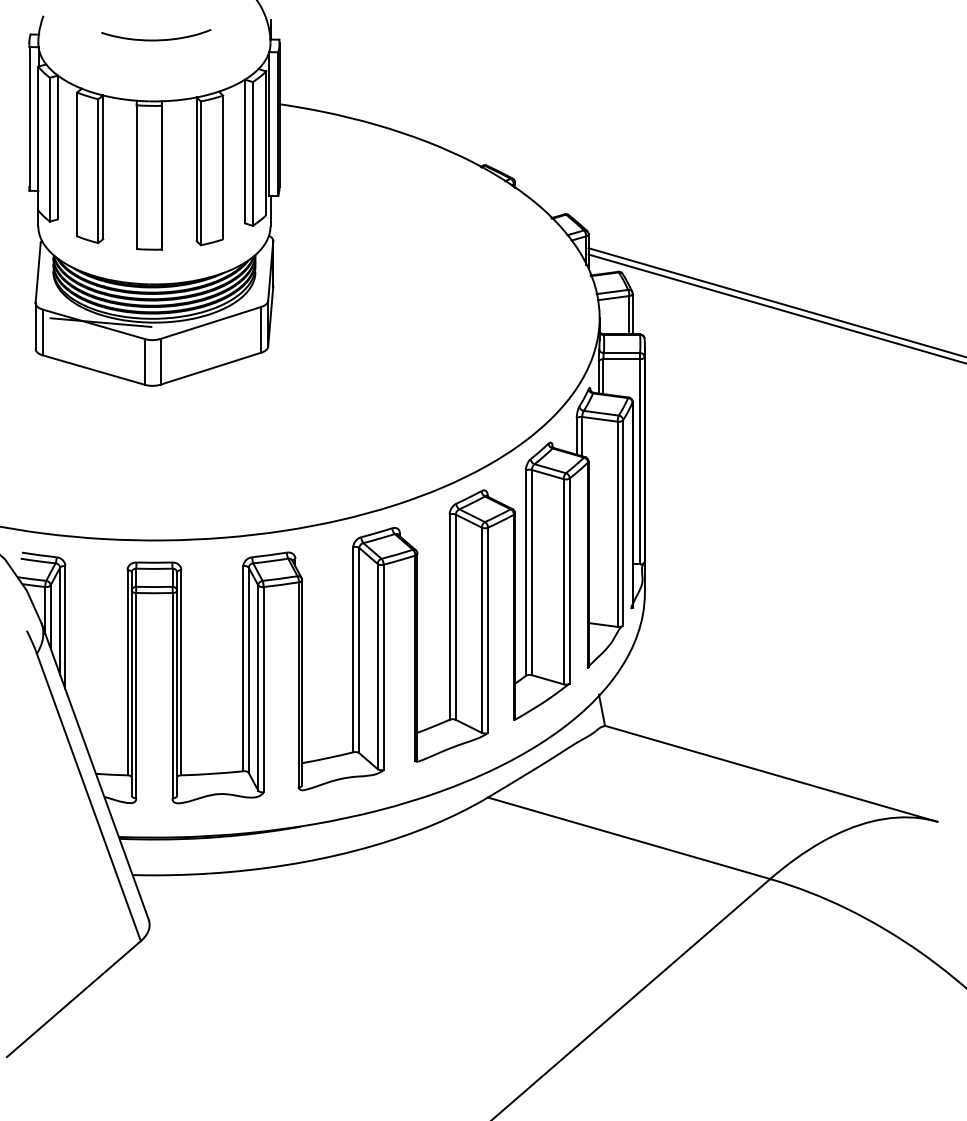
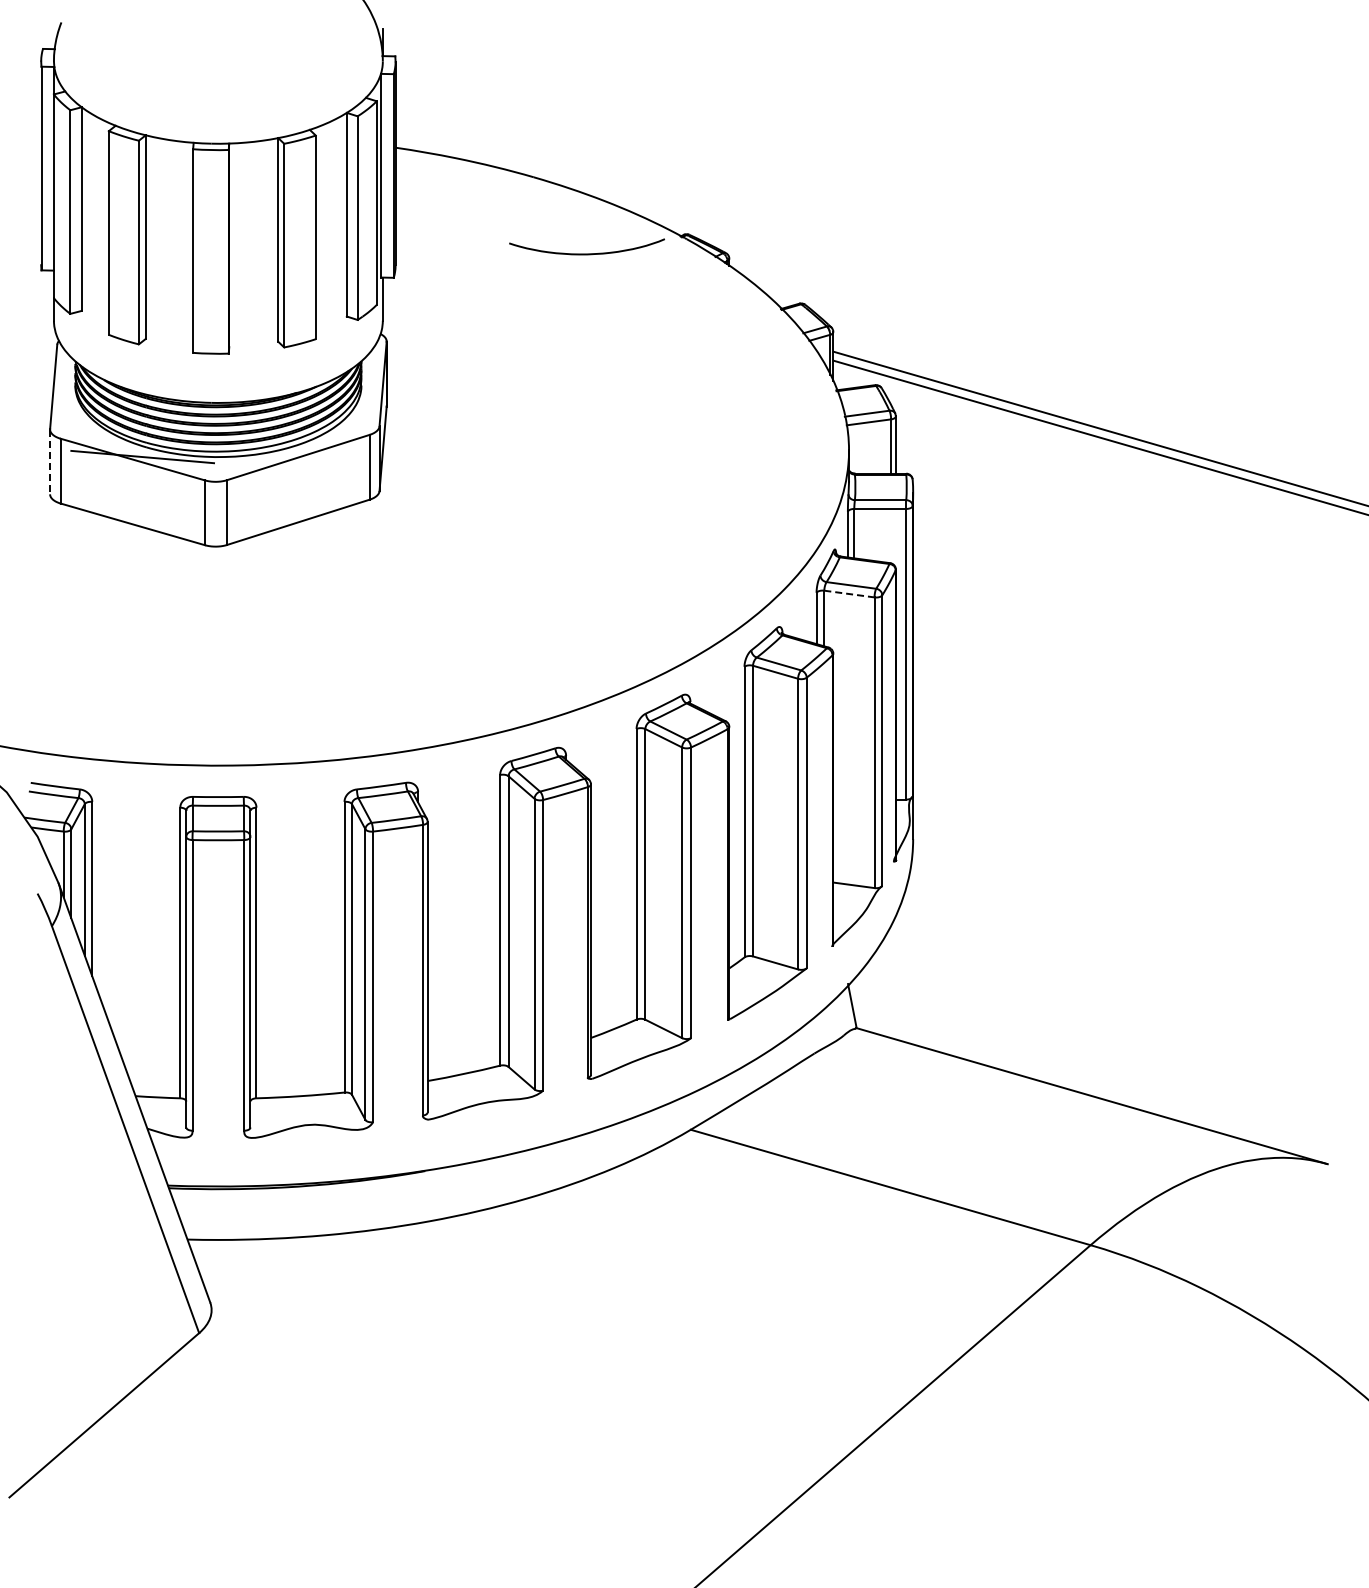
curve: (155, 39) -> (586, 253), moved
line: (35, 326) -> (50, 462), solid -> dashed
line: (599, 419) -> (849, 594), solid -> dashed

